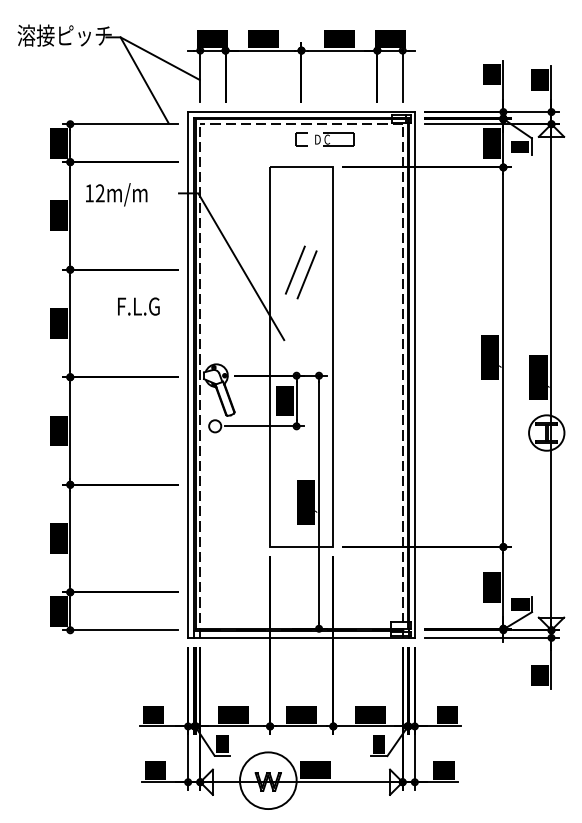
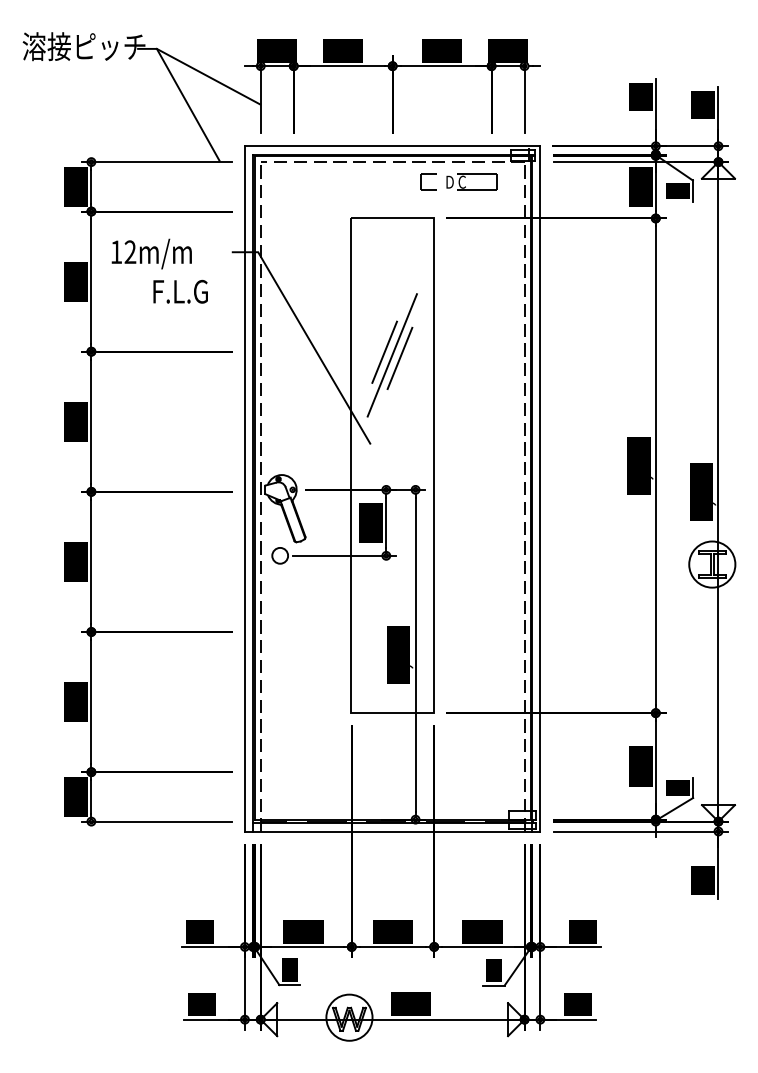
part: (324, 139) -> (458, 181), moved
line: (300, 272) -> (391, 355), added
text: (138, 306) -> (180, 291), moved
circle: (268, 780) -> (349, 1017), size x0.62

